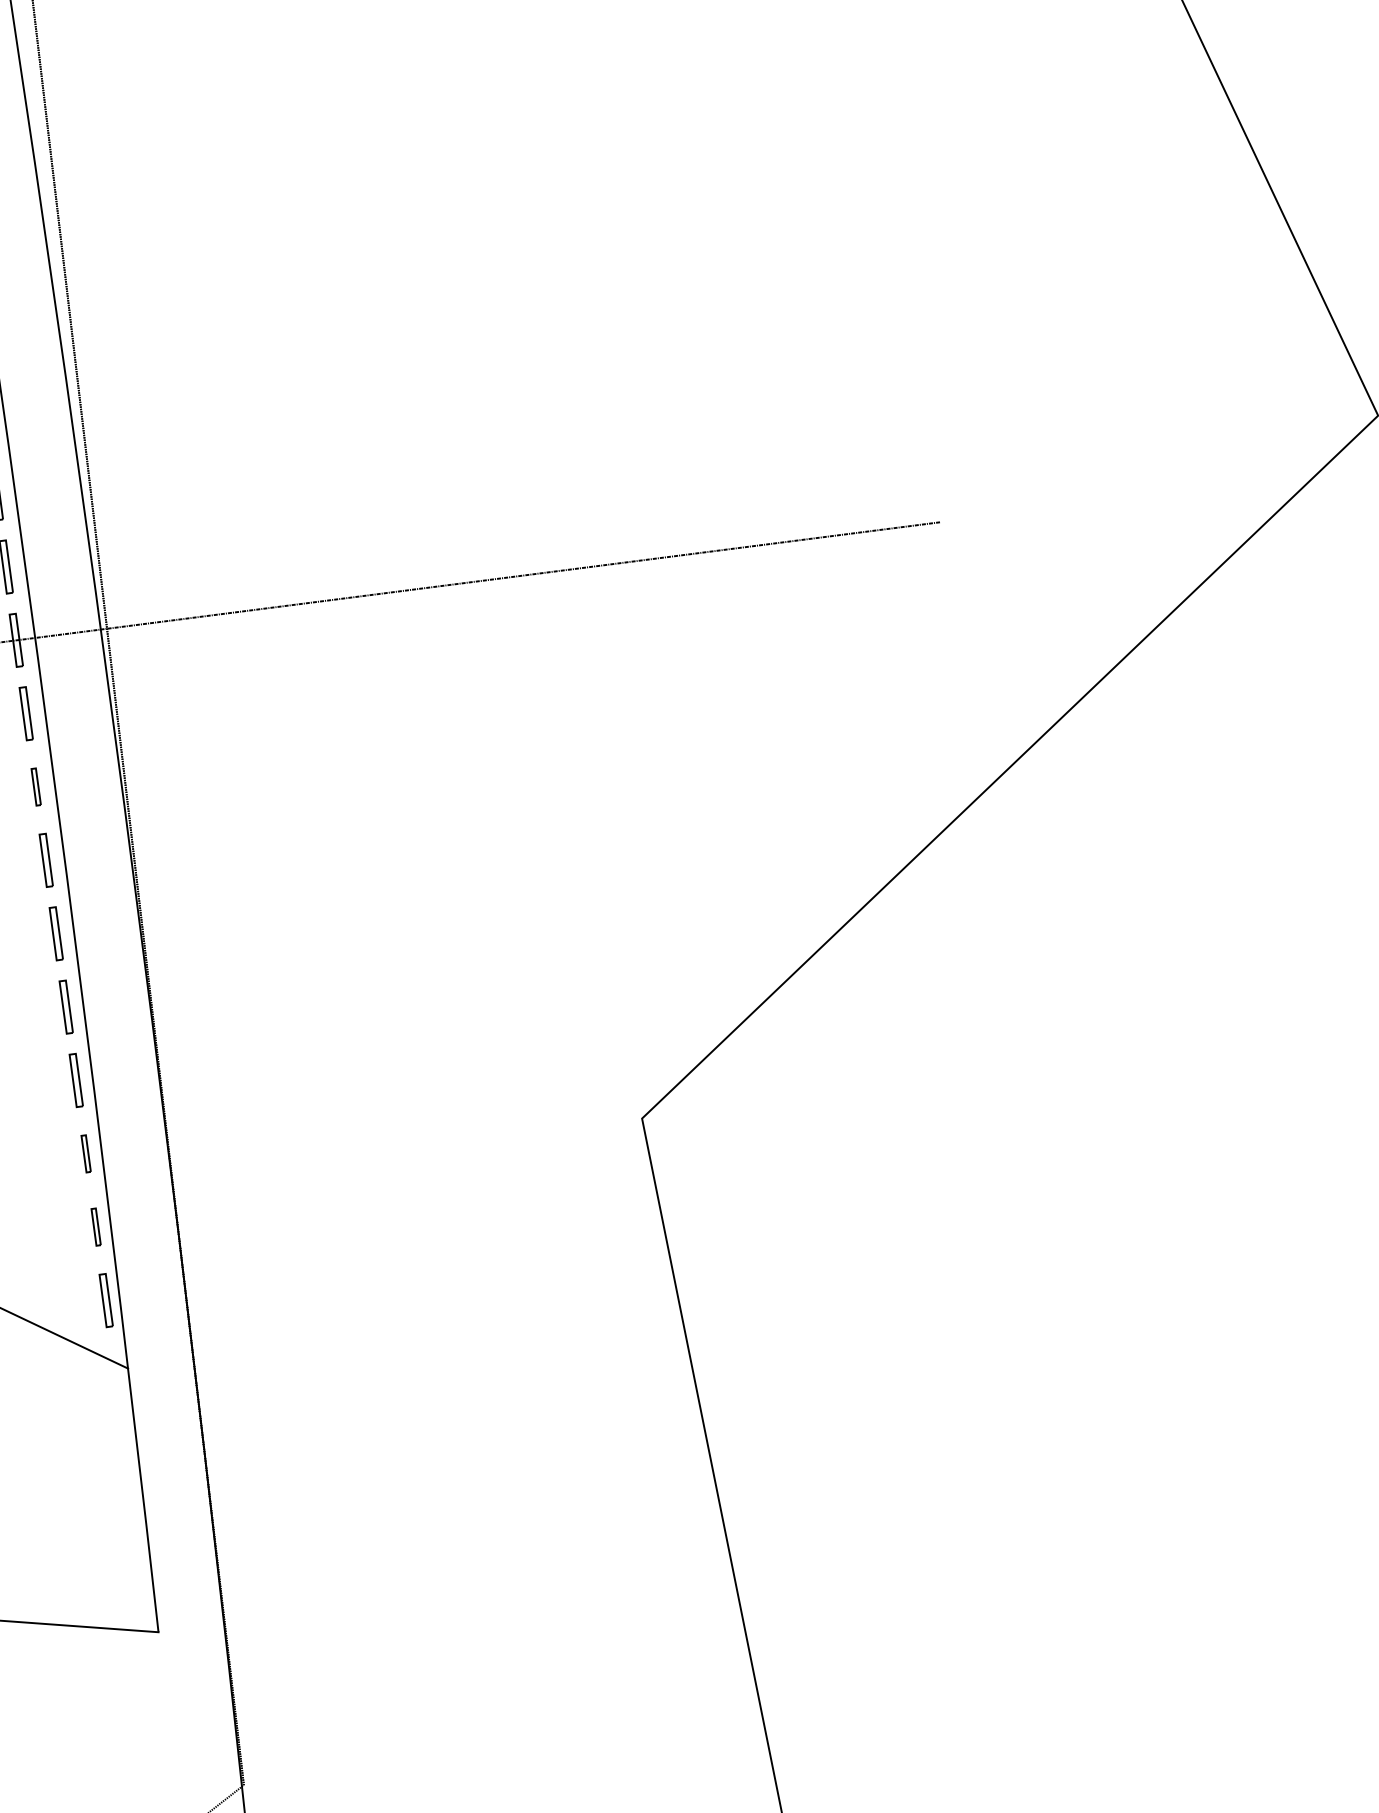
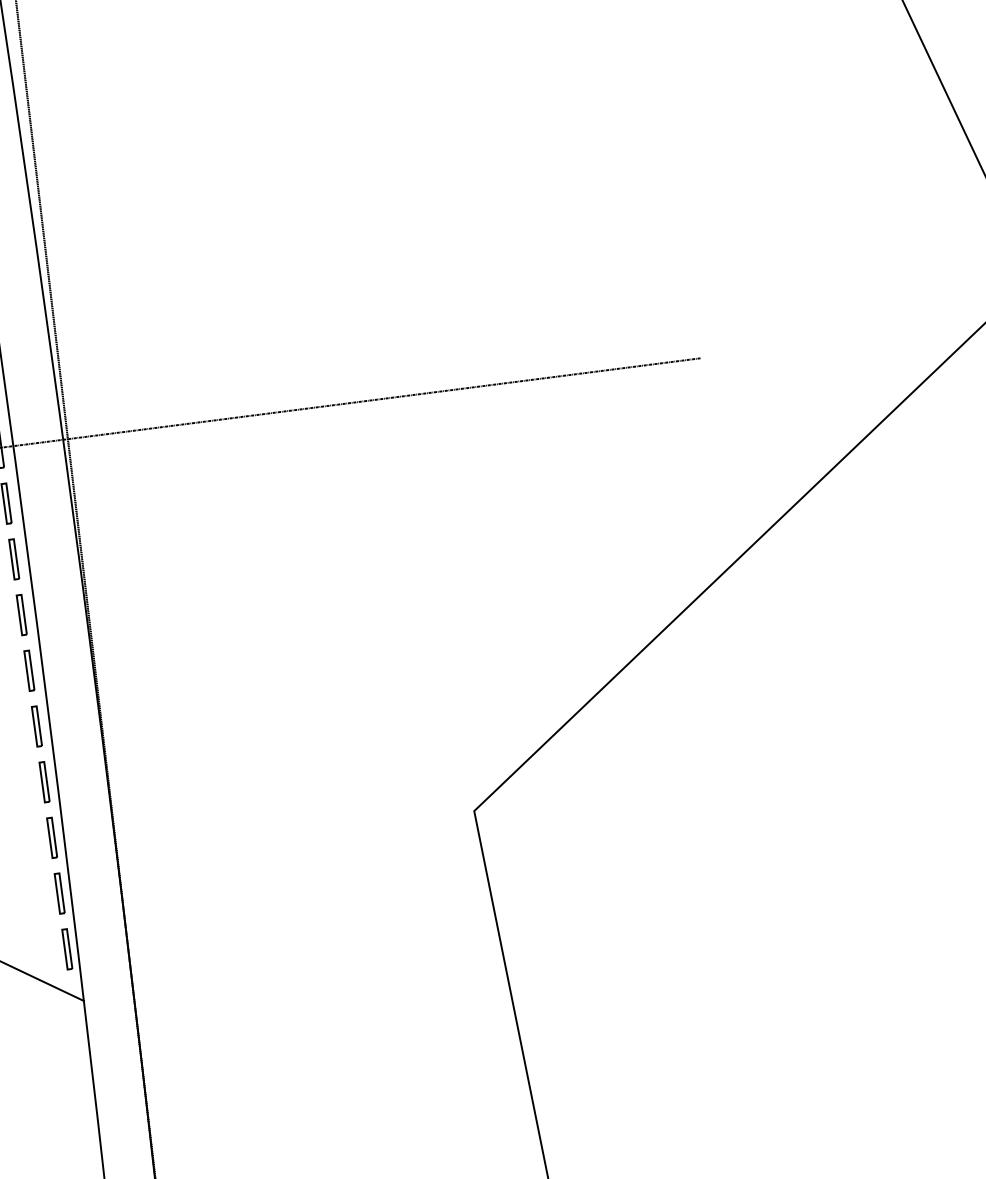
part: (35, 786) -> (13, 558), size x1.43
part: (85, 1153) -> (51, 837), size x1.43
part: (95, 1226) -> (59, 893), size x1.43

